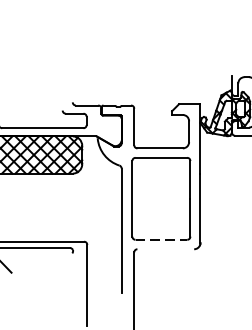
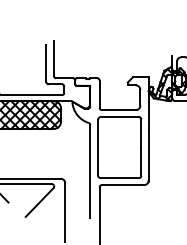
line: (72, 78) -> (53, 58), added
line: (62, 85) -> (46, 63), added
line: (162, 240) -> (120, 178), dashed -> solid
line: (165, 249) -> (122, 185), added
line: (53, 272) -> (39, 202), added

